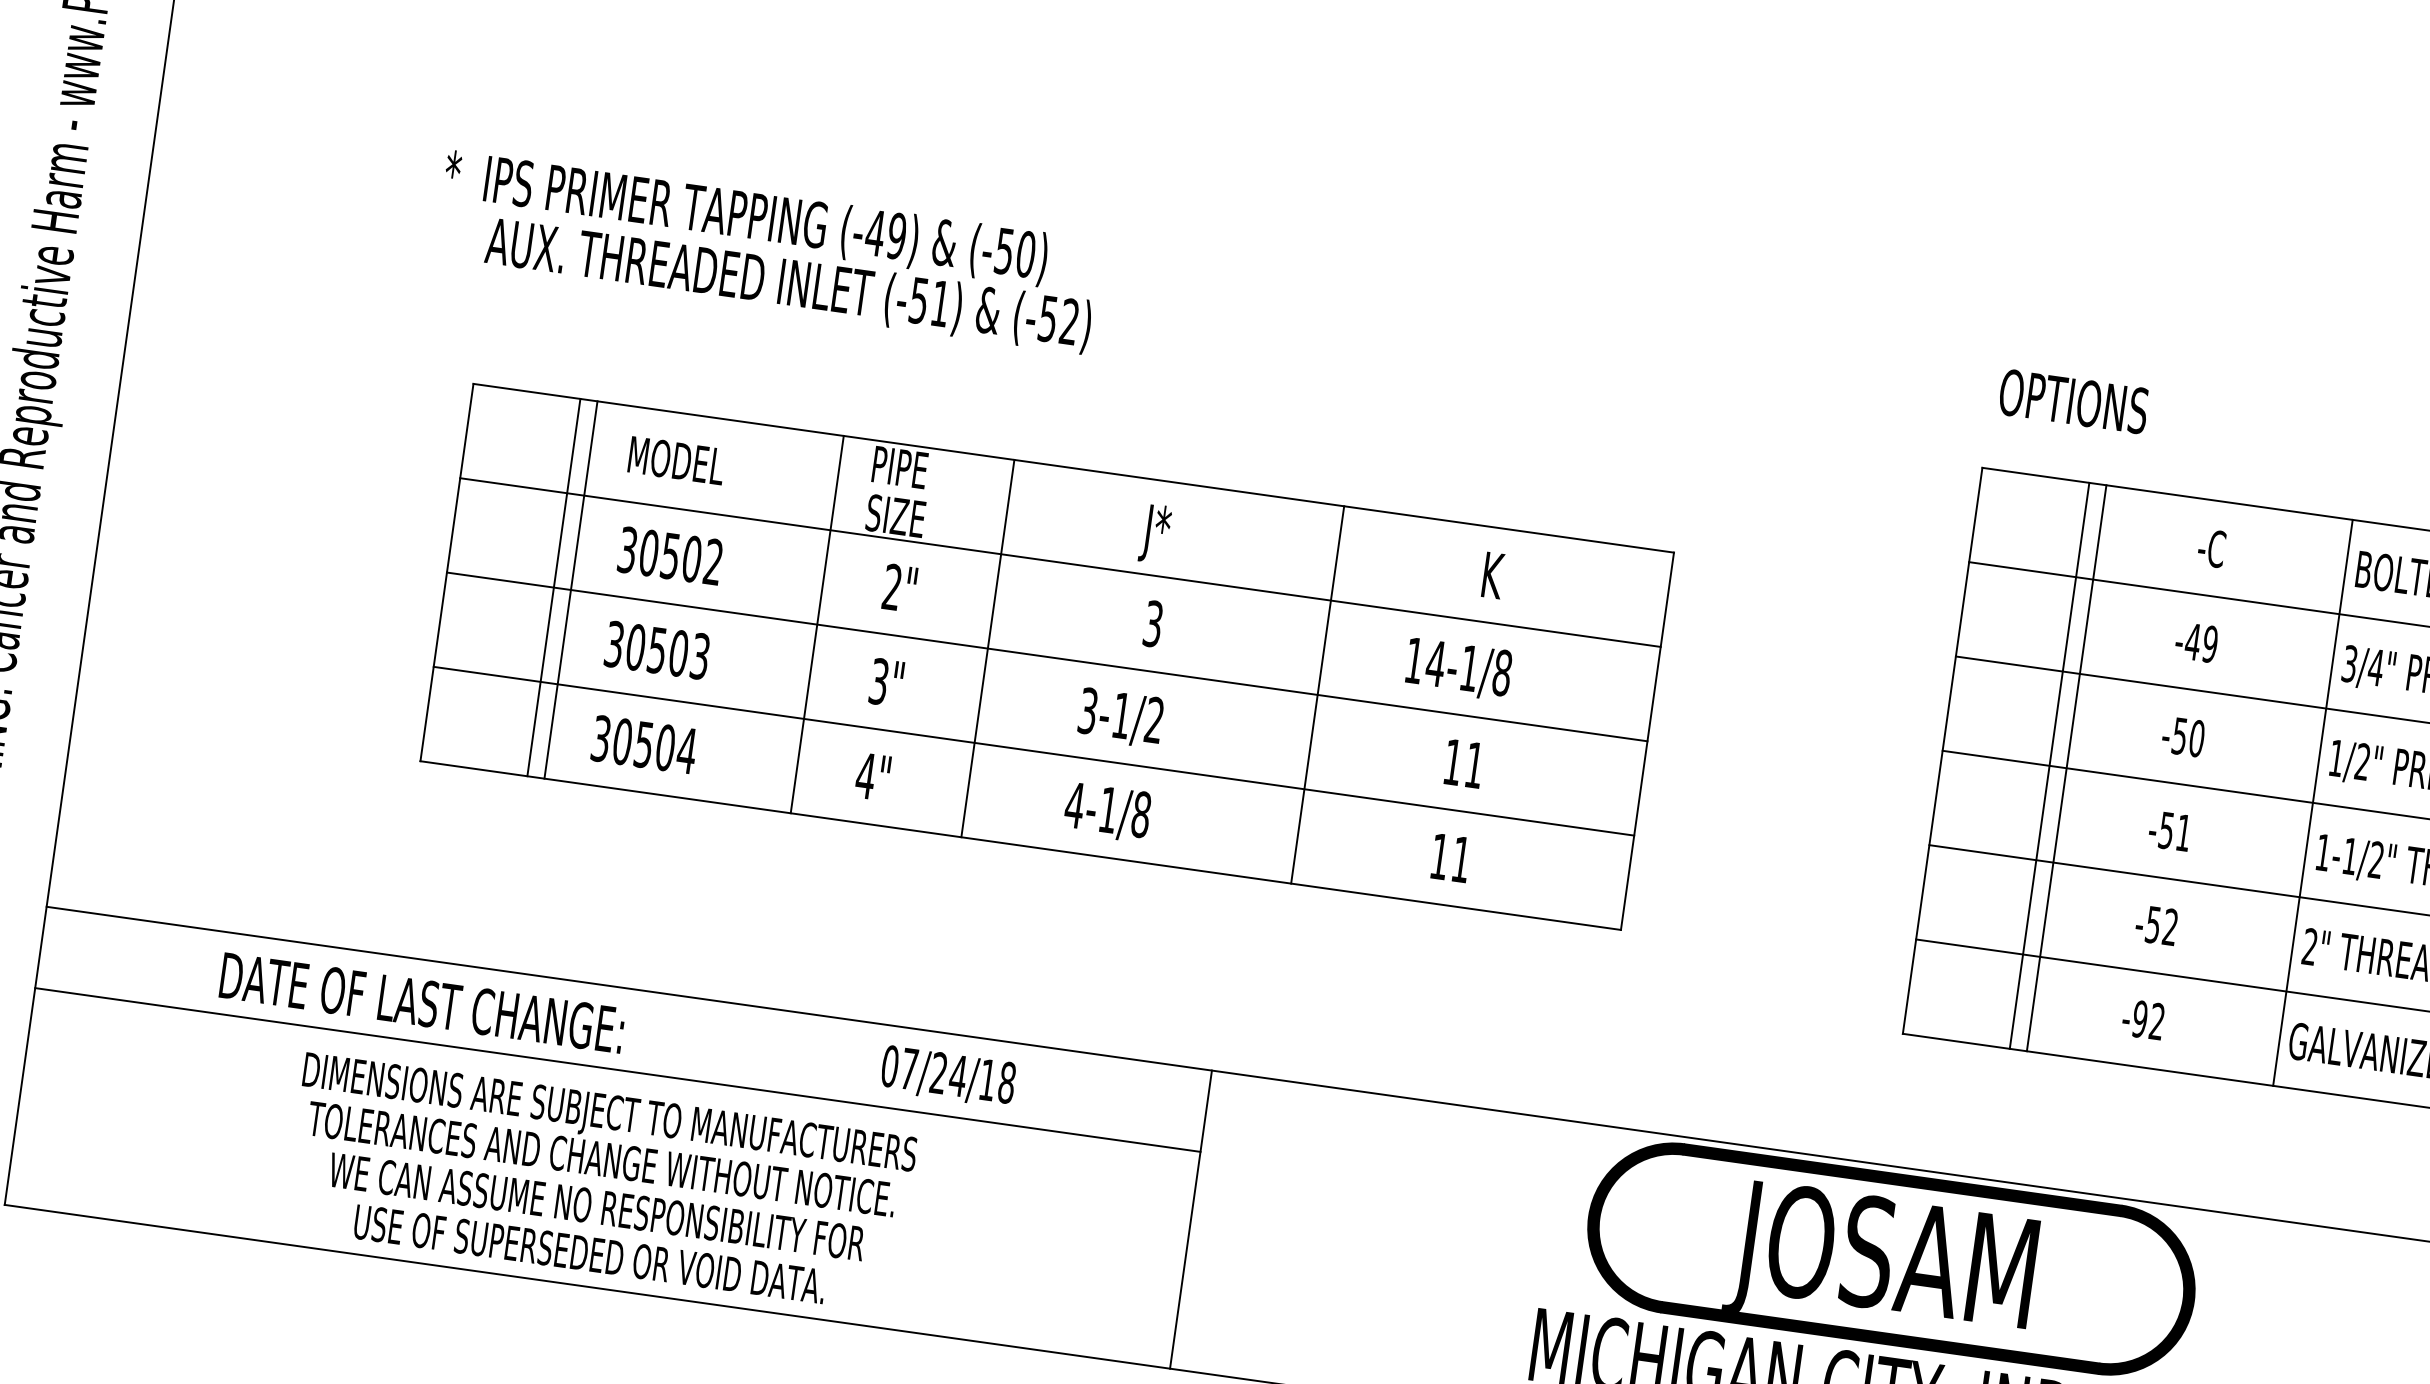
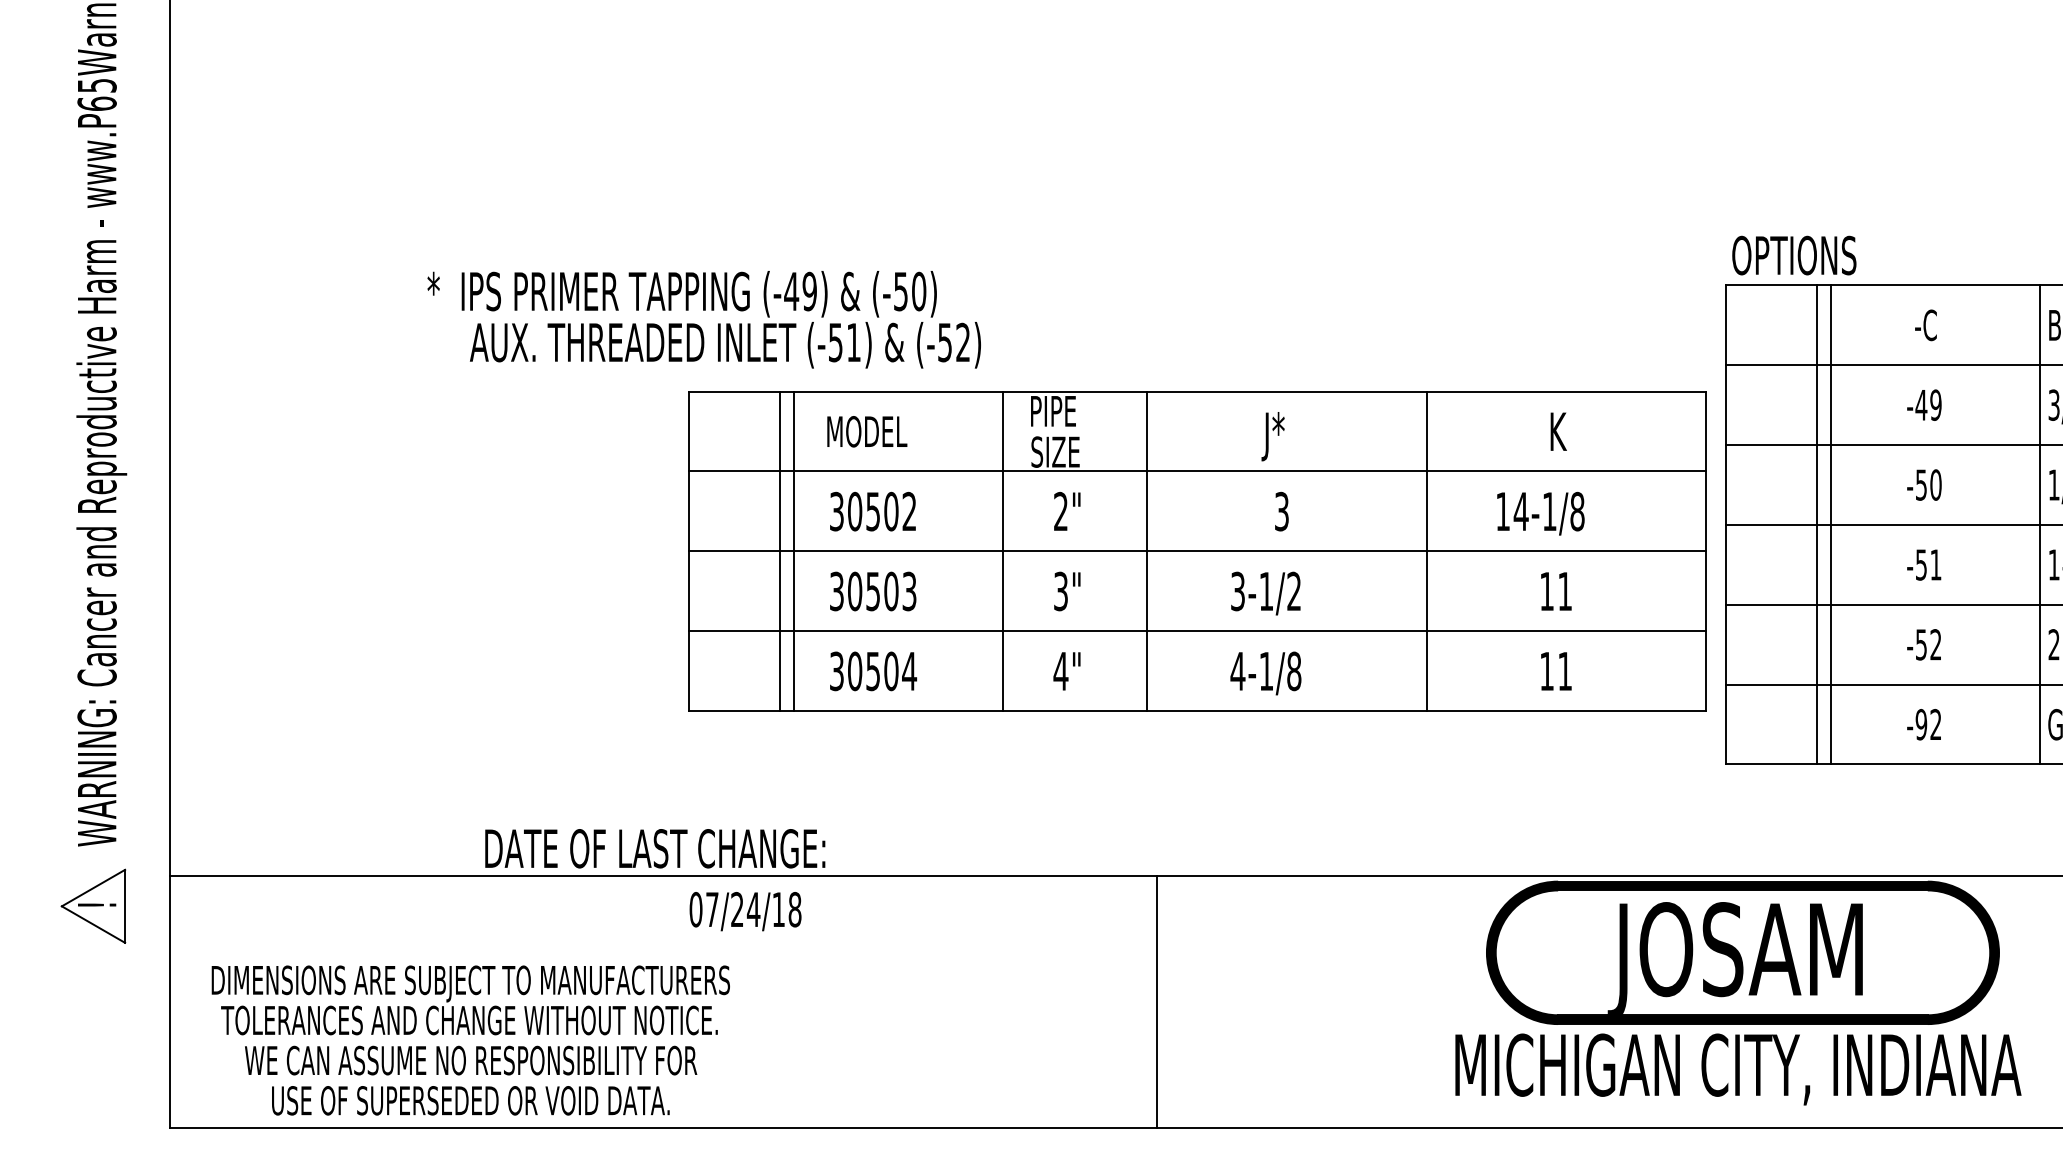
text: (766, 251) -> (703, 319), moved
text: (2074, 401) -> (1794, 255), moved
part: (1046, 657) -> (1197, 551), moved
text: (422, 1002) -> (655, 848), moved
line: (617, 1070) -> (663, 944), removed
text: (948, 1076) -> (745, 911), moved
text: (599, 1183) -> (470, 1040), moved

